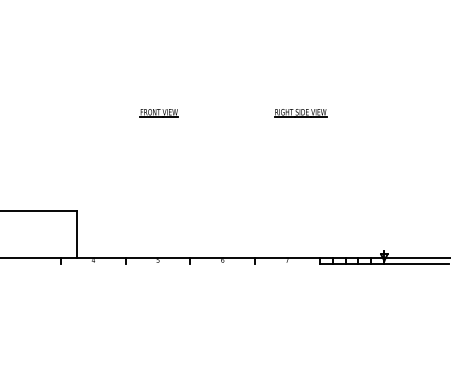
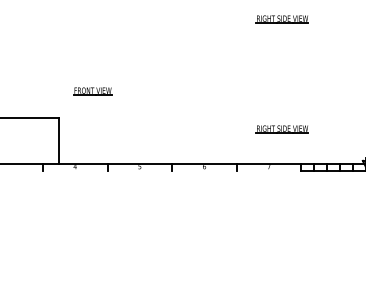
part: (158, 113) -> (92, 91), moved
part: (300, 223) -> (282, 129), added

